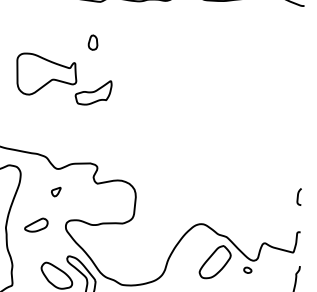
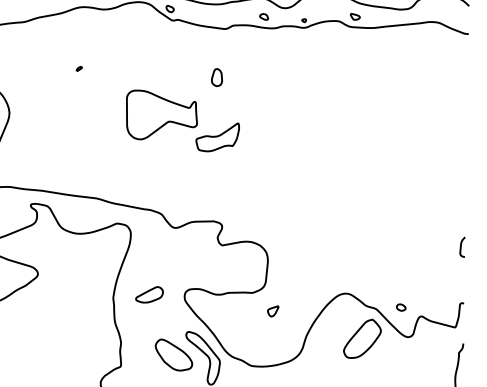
part: (56, 192) -> (273, 311), moved
curve: (298, 196) -> (461, 246), moved
part: (248, 270) -> (401, 307), moved

